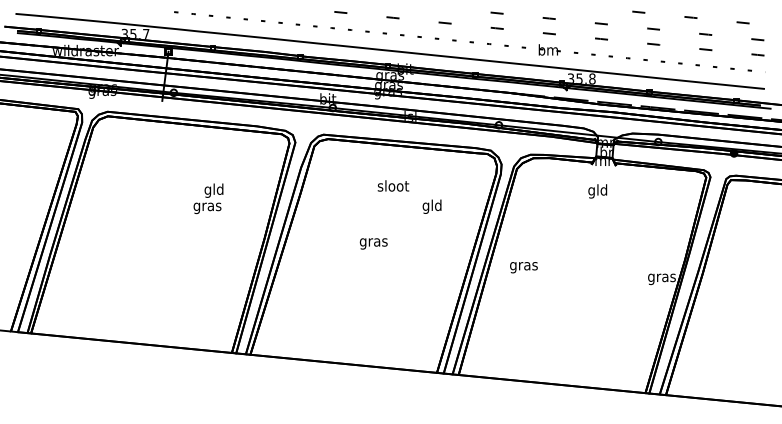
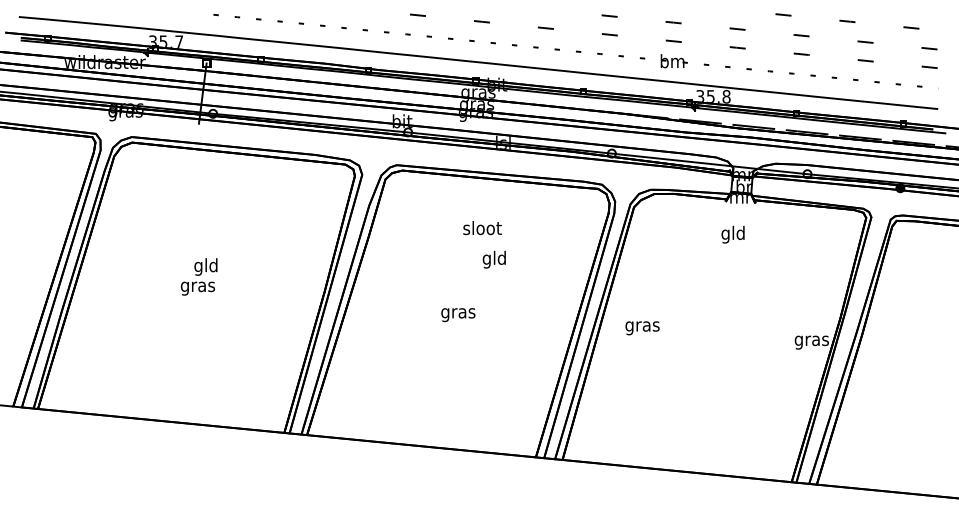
text: (208, 198) -> (199, 276), moved
text: (431, 206) -> (493, 259), moved
text: (373, 243) -> (458, 314), moved

